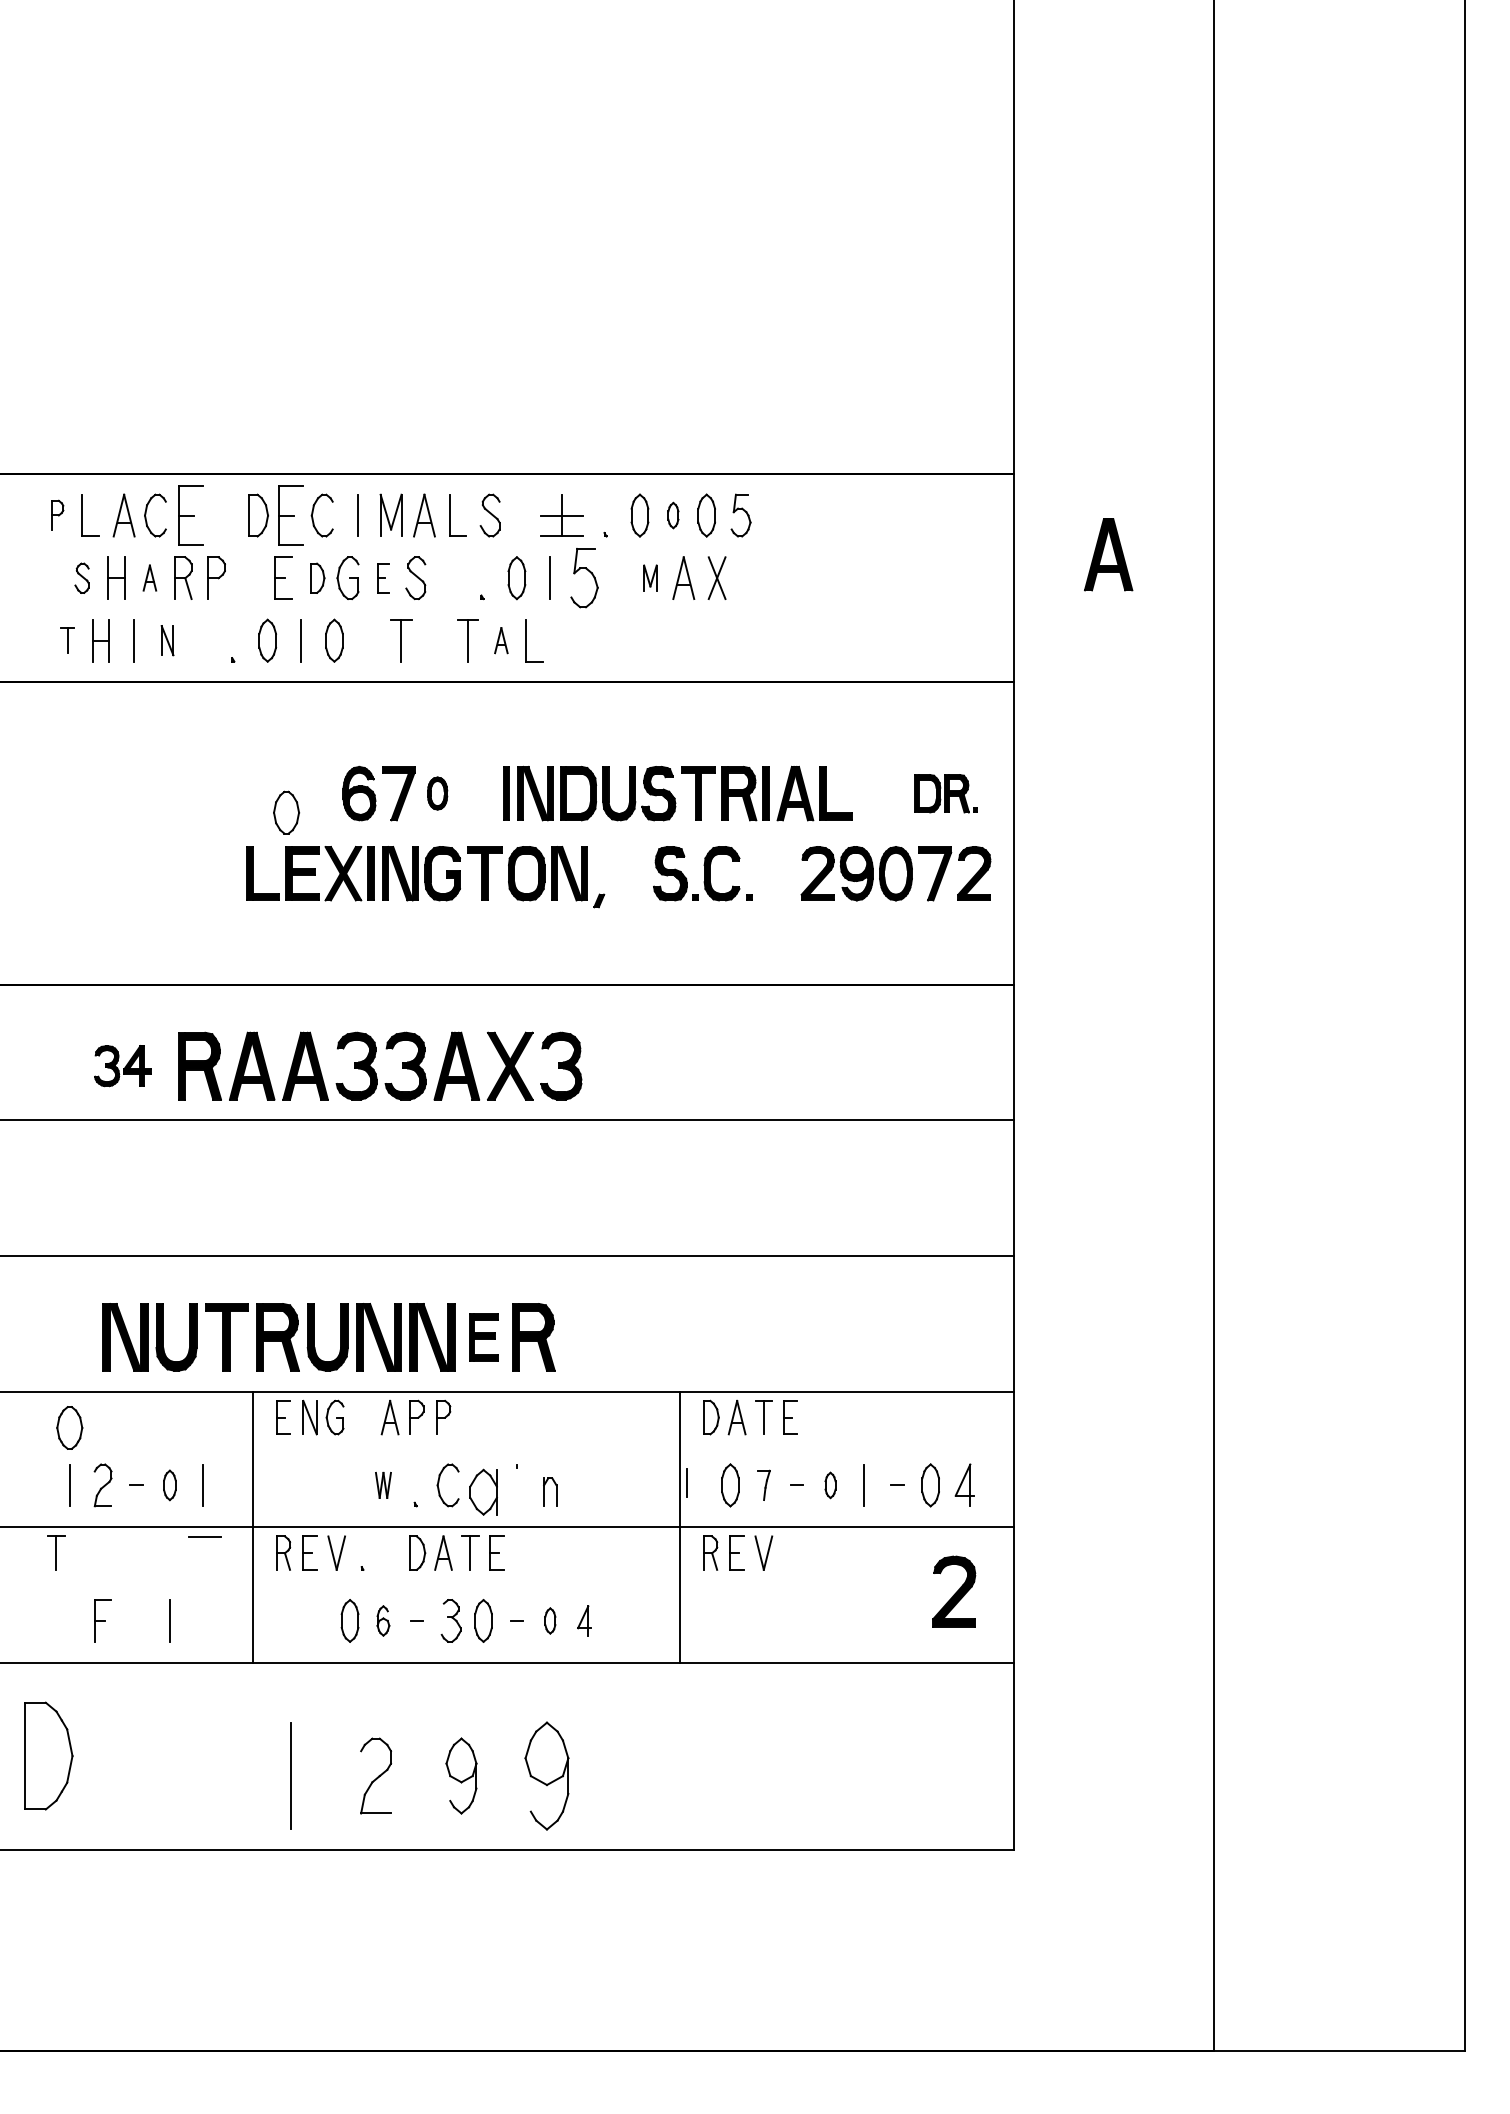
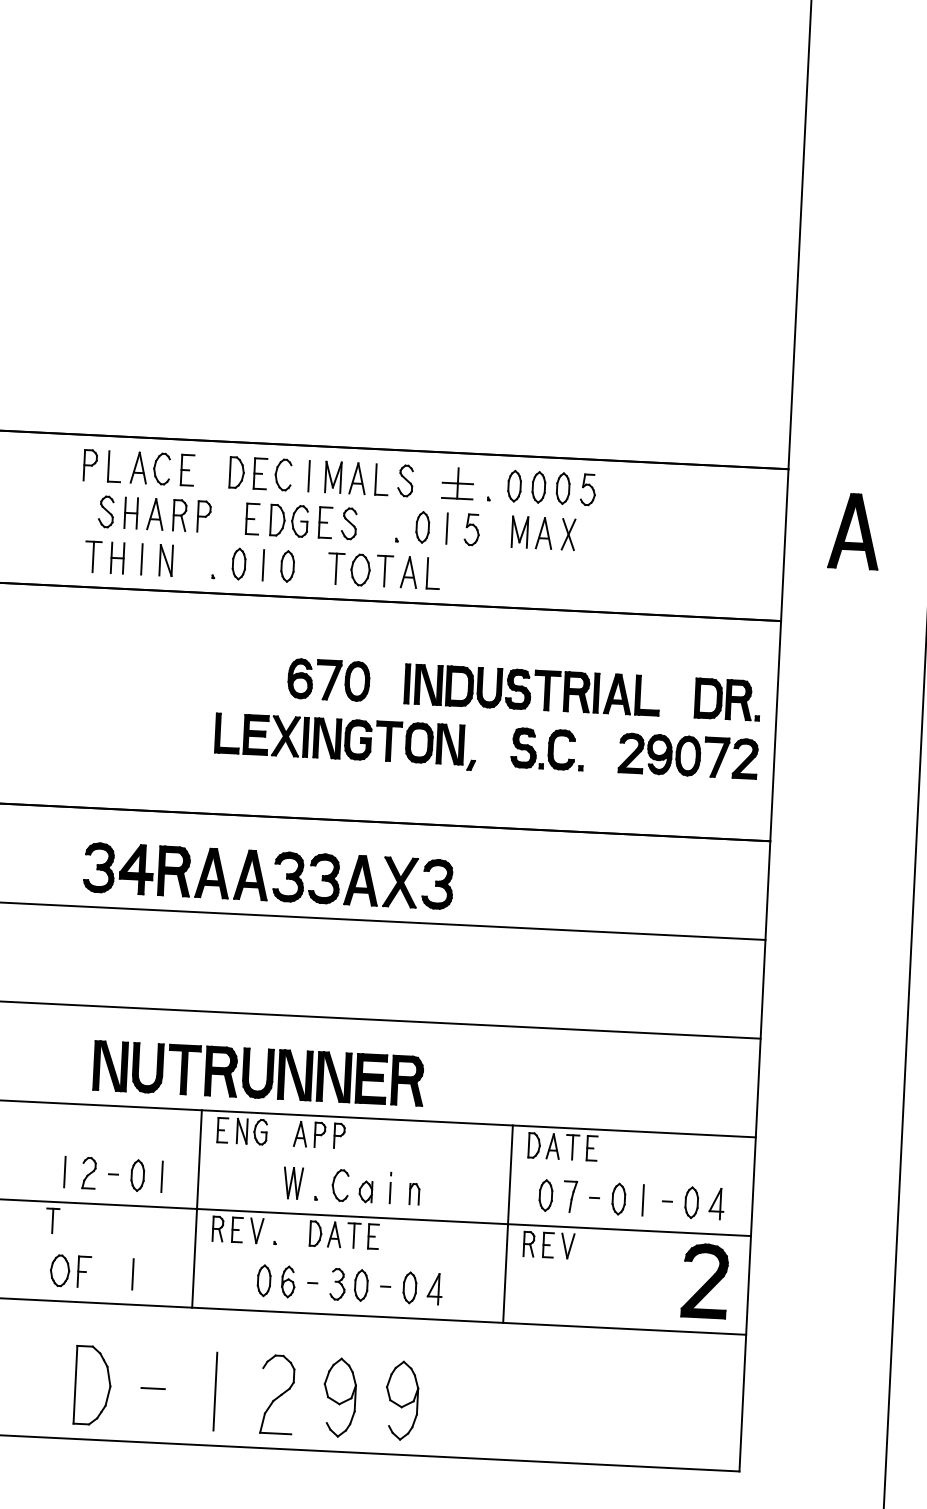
part: (57, 514) -> (90, 464), size x1.43
part: (190, 515) -> (187, 470), size x0.71
part: (290, 515) -> (260, 473), size x0.71
part: (673, 515) -> (539, 487), size x1.67
part: (1108, 554) -> (854, 531), size x1.43
part: (149, 577) -> (155, 513), size x1.67
part: (383, 577) -> (325, 522), size x1.43
part: (650, 577) -> (520, 531), size x1.67
part: (81, 578) -> (105, 512), size x1.43
part: (317, 578) -> (277, 520), size x1.43
part: (584, 578) -> (471, 530), size x0.71
part: (67, 640) -> (93, 556), size x1.67
part: (167, 640) -> (166, 560), size x1.43
part: (501, 640) -> (409, 572), size x1.67
part: (437, 793) -> (357, 681), size x1.67
part: (945, 793) -> (727, 699), size x1.43
part: (286, 812) -> (360, 569), moved
part: (122, 1065) -> (118, 868), size x1.67
part: (483, 1337) -> (371, 1079), size x1.43
part: (69, 1427) -> (59, 1270), moved
line: (686, 1482) -> (389, 1192), moved
part: (169, 1485) -> (137, 1175), size x1.43
part: (383, 1485) -> (293, 1183), size x1.67
part: (764, 1485) -> (570, 1196), size x1.43
part: (830, 1485) -> (618, 1199), size x1.67
part: (483, 1492) -> (365, 1191), size x0.62
line: (204, 1536) -> (152, 1388), moved
part: (954, 1591) -> (705, 1280), size x1.43
part: (383, 1620) -> (288, 1281), size x1.43
part: (550, 1620) -> (410, 1287), size x1.67
part: (584, 1620) -> (434, 1288), size x1.43
part: (48, 1755) -> (92, 1385), moved
part: (375, 1775) -> (277, 1394), size x1.43
part: (461, 1775) -> (339, 1397), size x1.43

